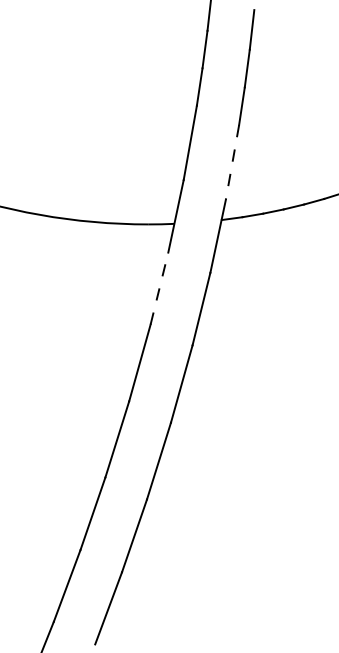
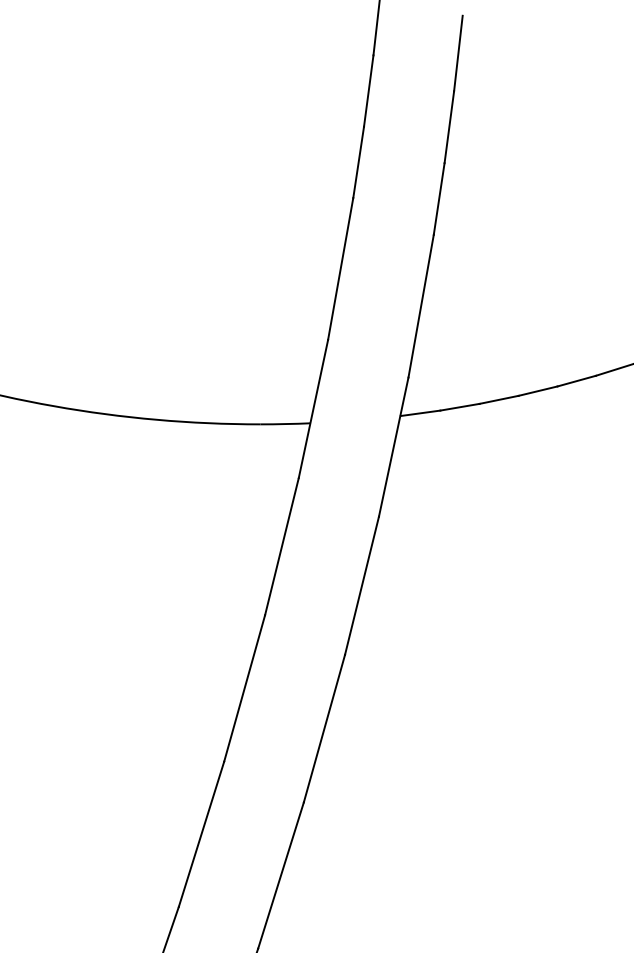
line: (232, 162) -> (421, 306), dashed -> solid
line: (159, 288) -> (281, 546), dashed -> solid

